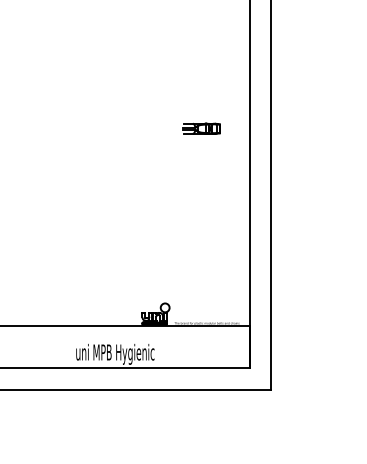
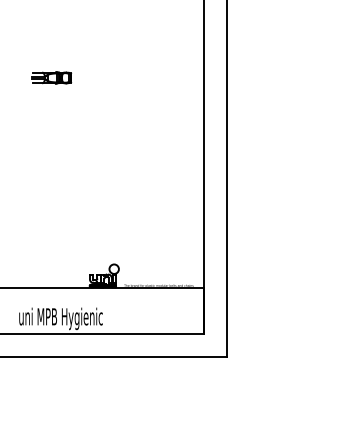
part: (201, 128) -> (51, 77), moved

